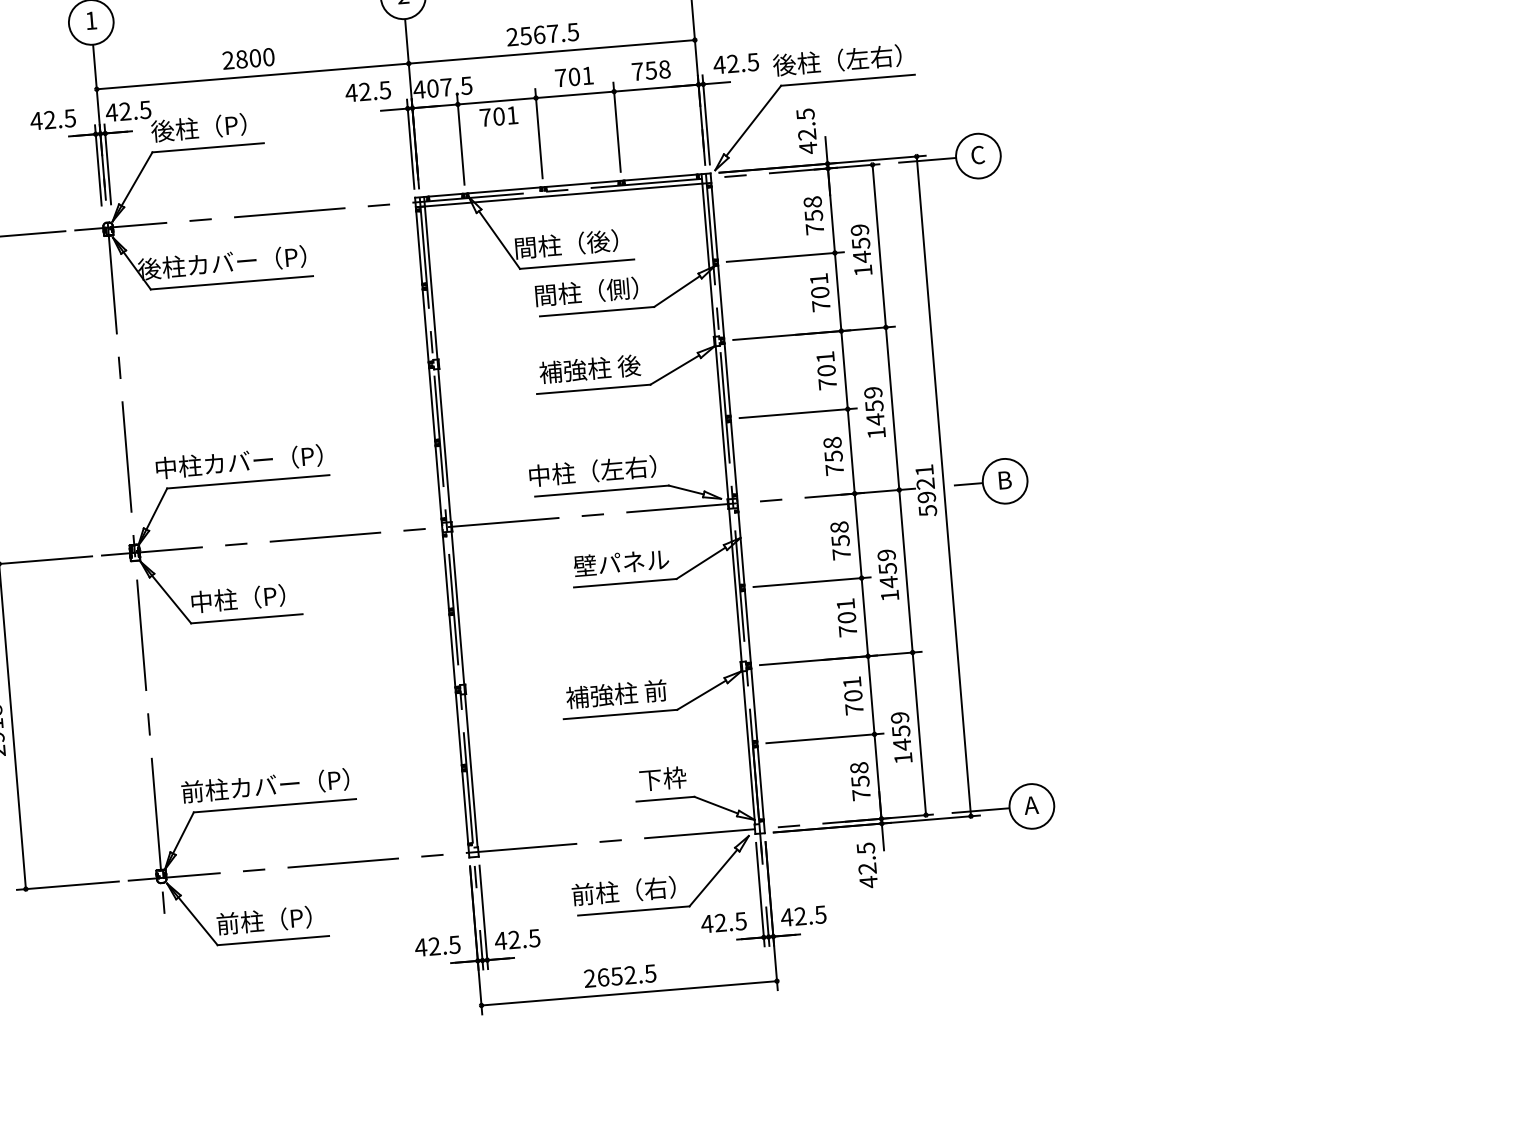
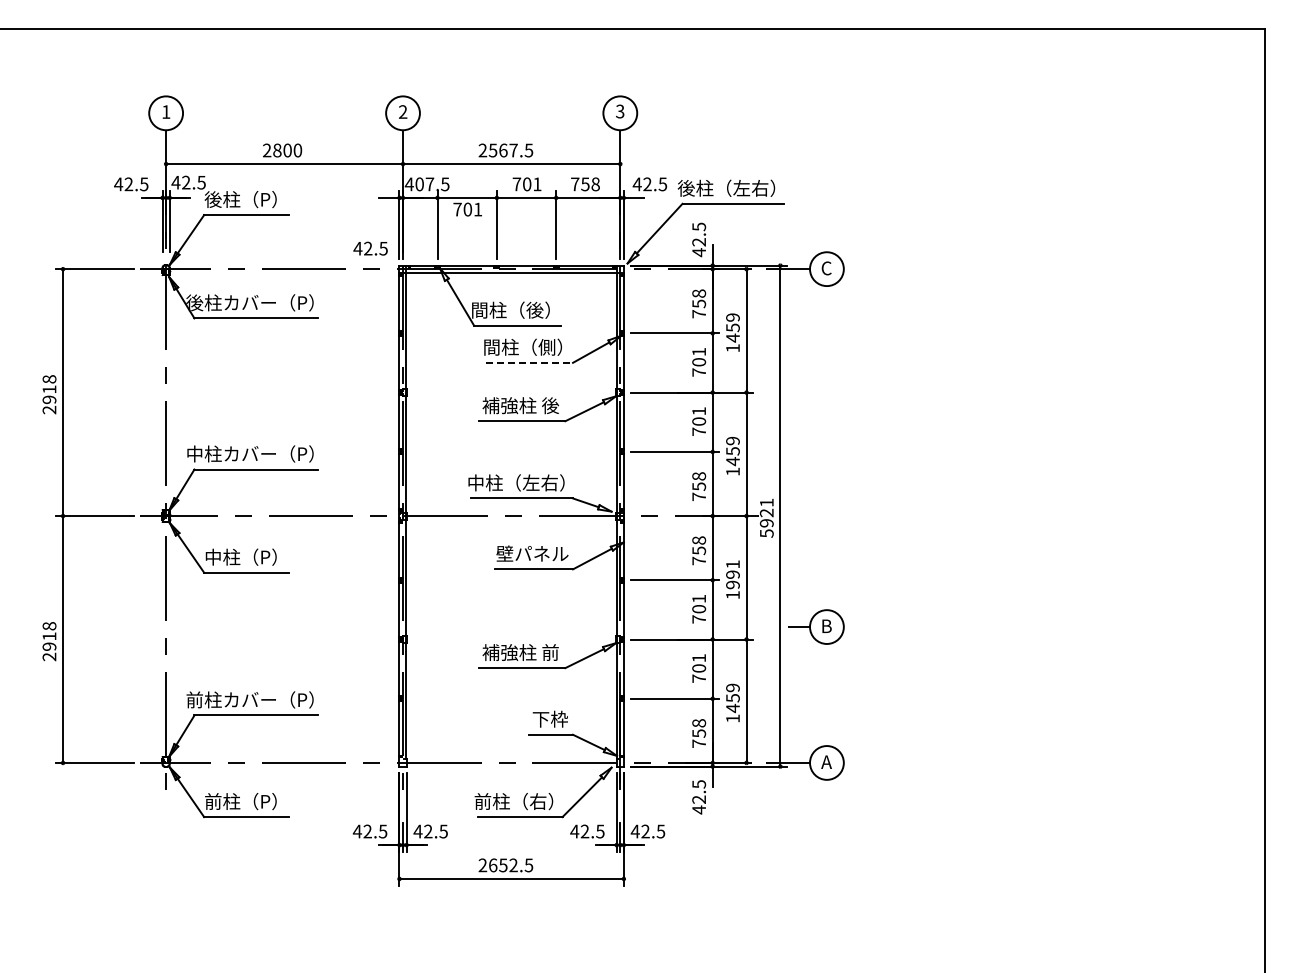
text: (367, 91) -> (370, 248), moved
line: (598, 311) -> (530, 362), solid -> dashed
part: (991, 481) -> (816, 626), moved
text: (887, 568) -> (732, 574), 1459 -> 1991

